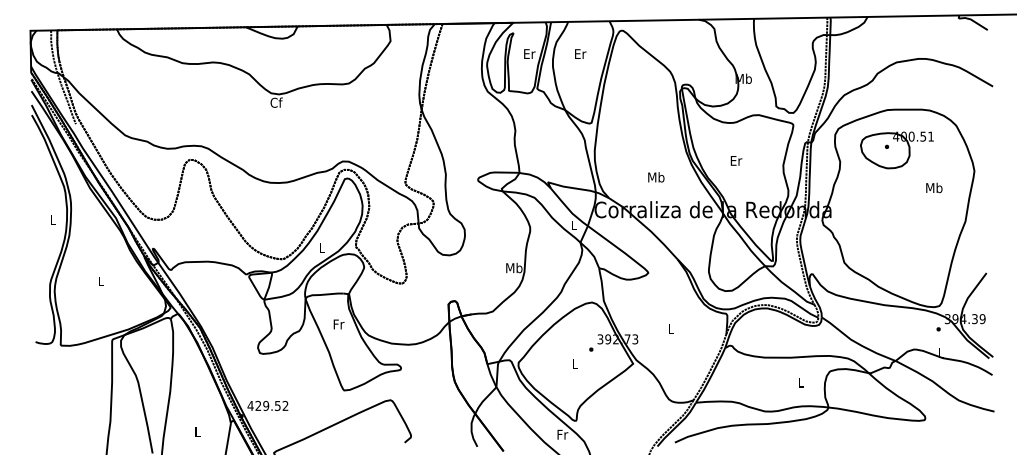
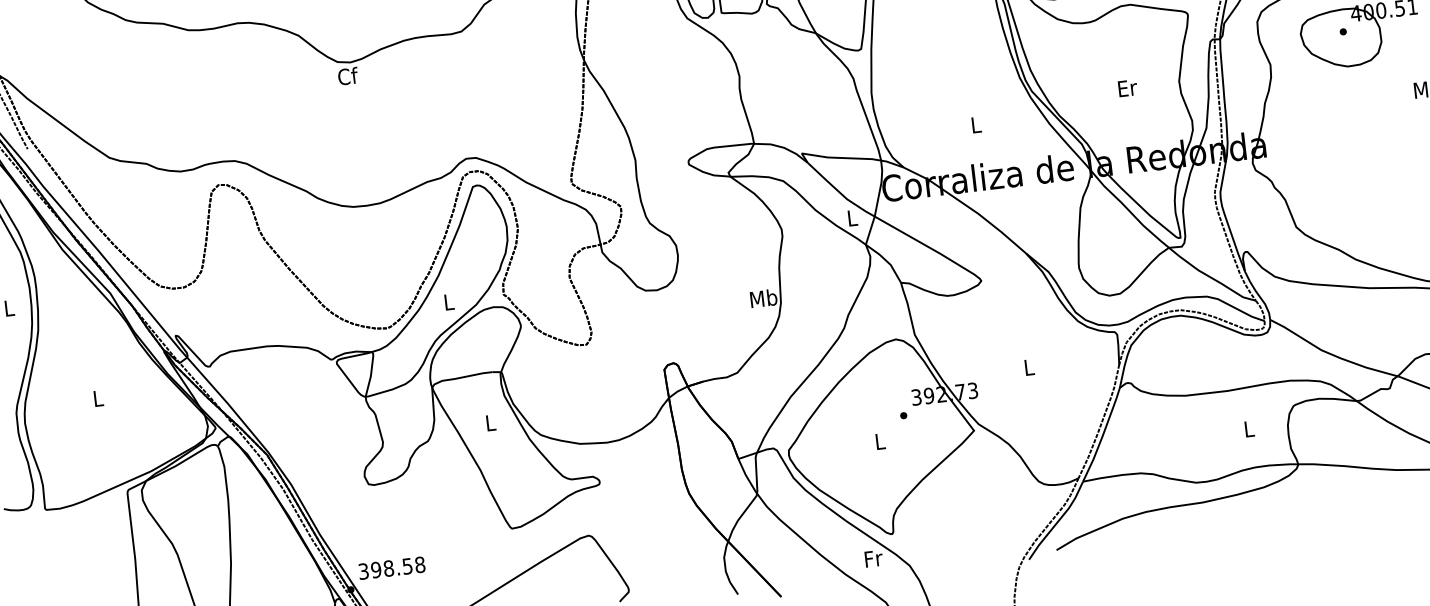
text: (736, 160) -> (1127, 87), moved
text: (656, 177) -> (976, 125), Mb -> L
text: (338, 324) -> (490, 423), Fr -> L
text: (267, 405) -> (390, 567), 429.52 -> 398.58

